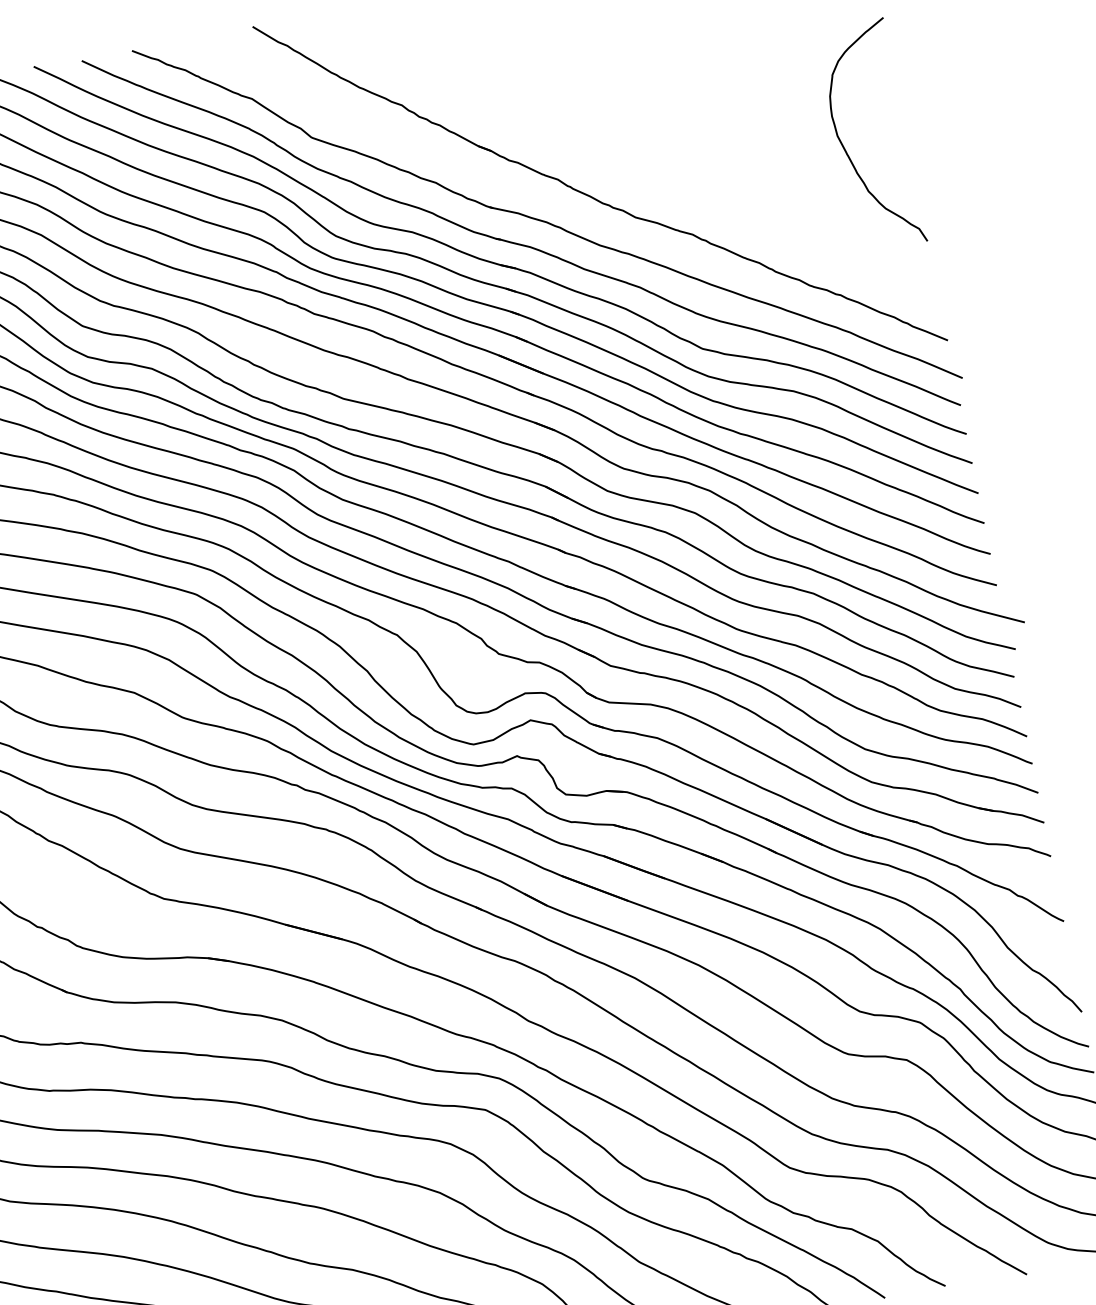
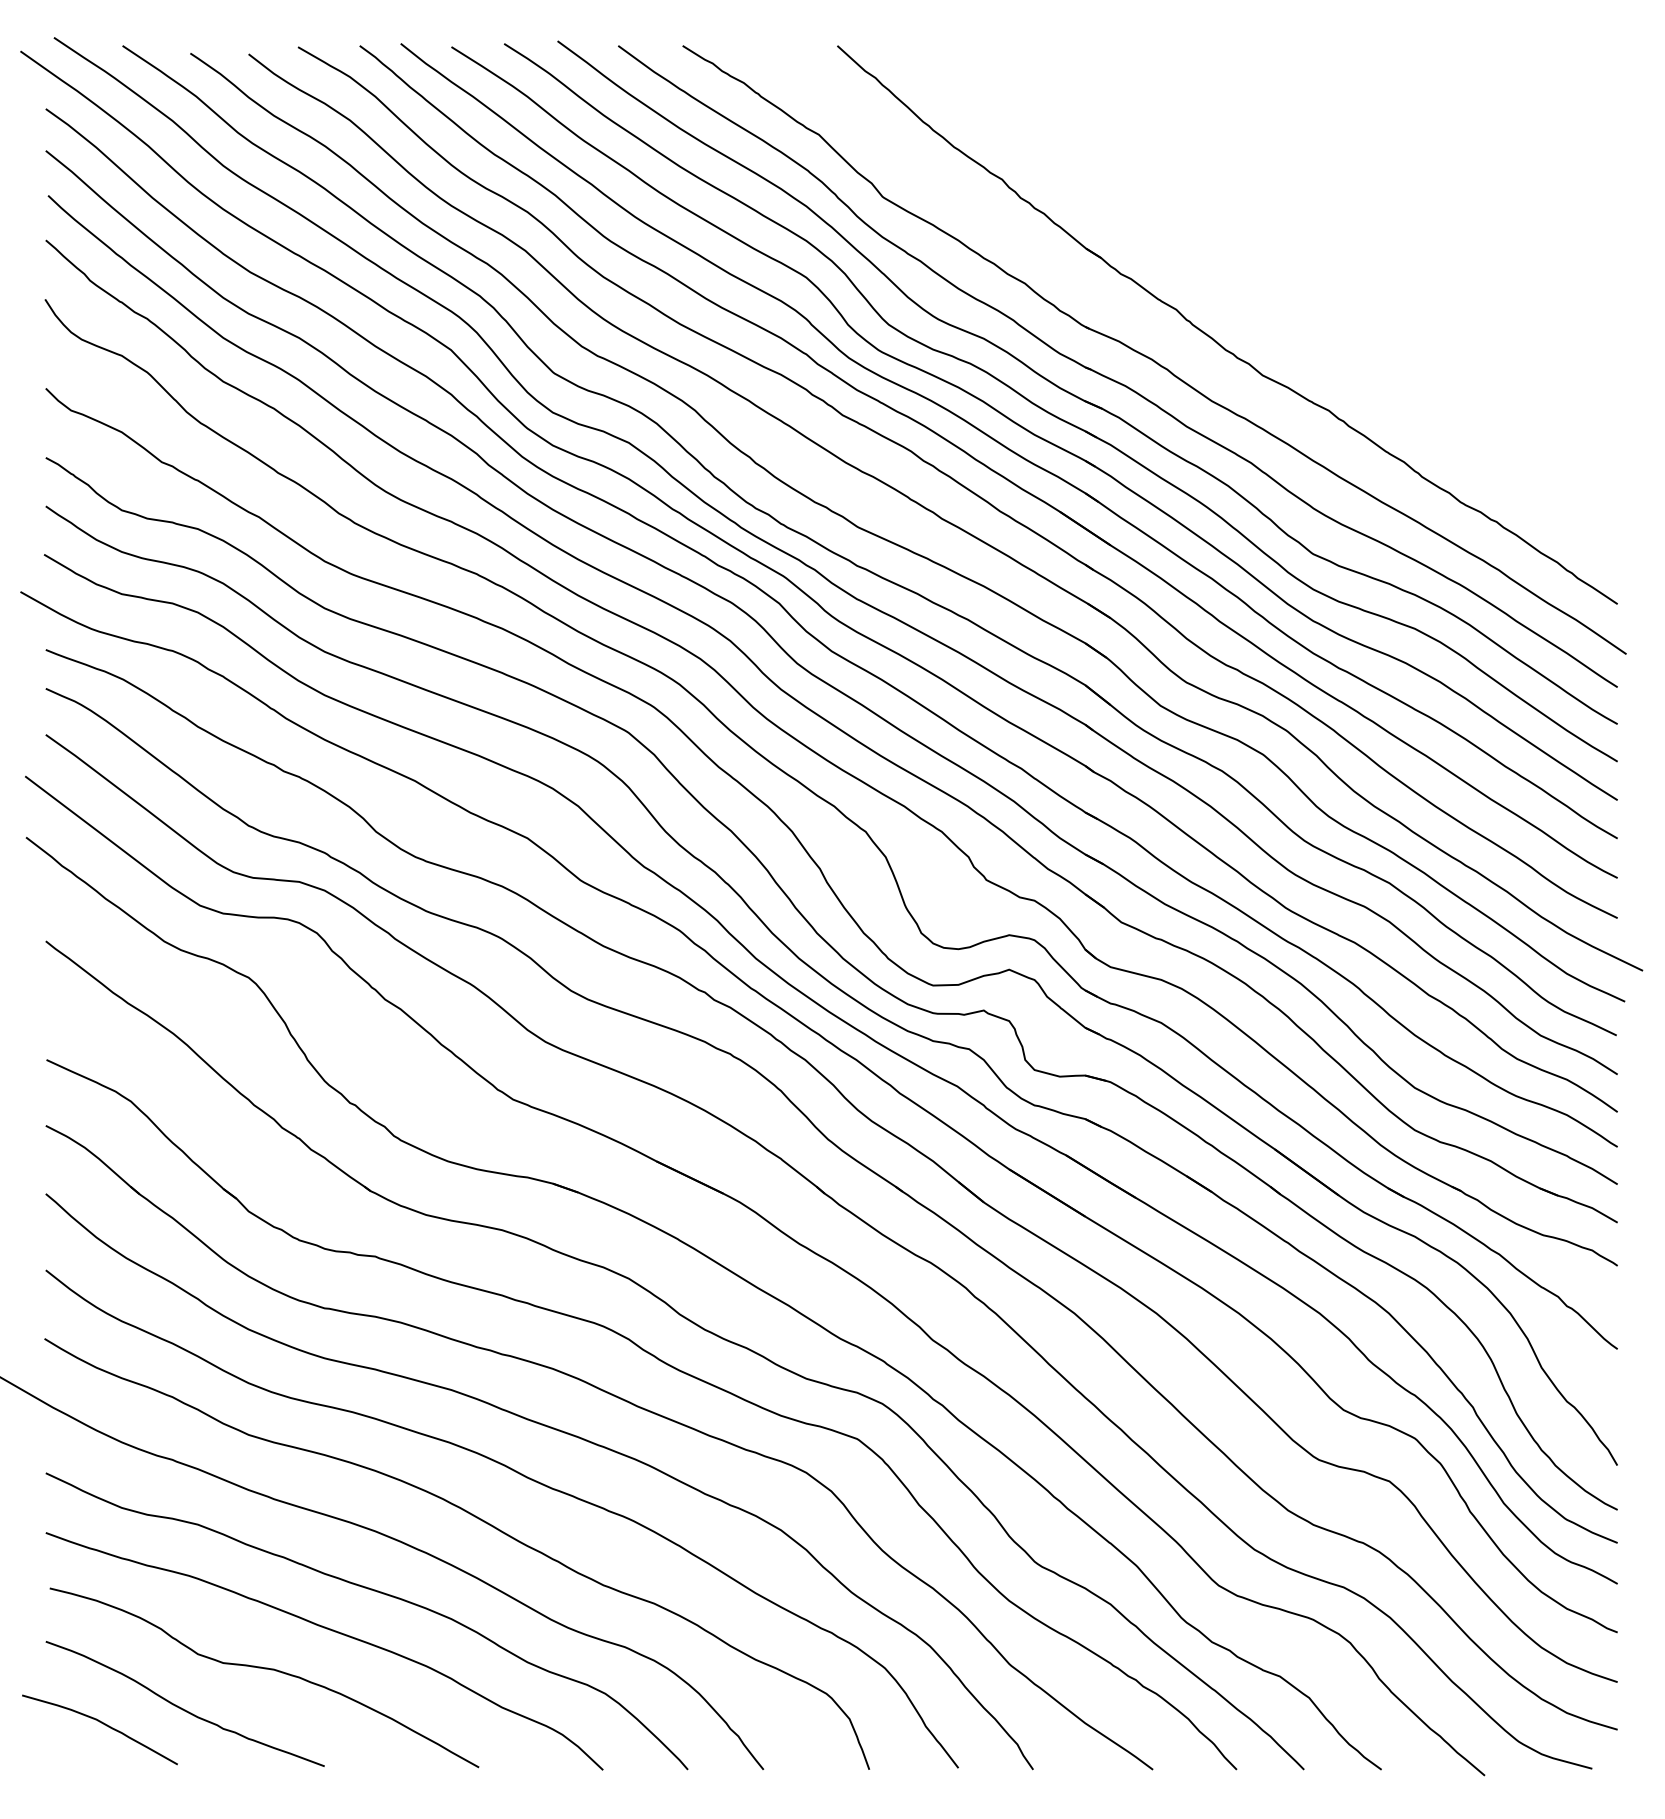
curve: (845, 148) -> (1538, 342), removed

